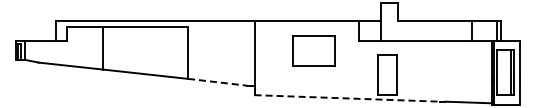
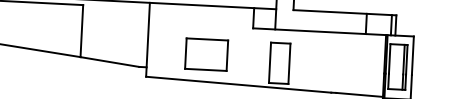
part: (313, 50) -> (206, 54), moved
line: (217, 82) -> (109, 62), dashed -> solid
line: (347, 98) -> (238, 84), dashed -> solid

